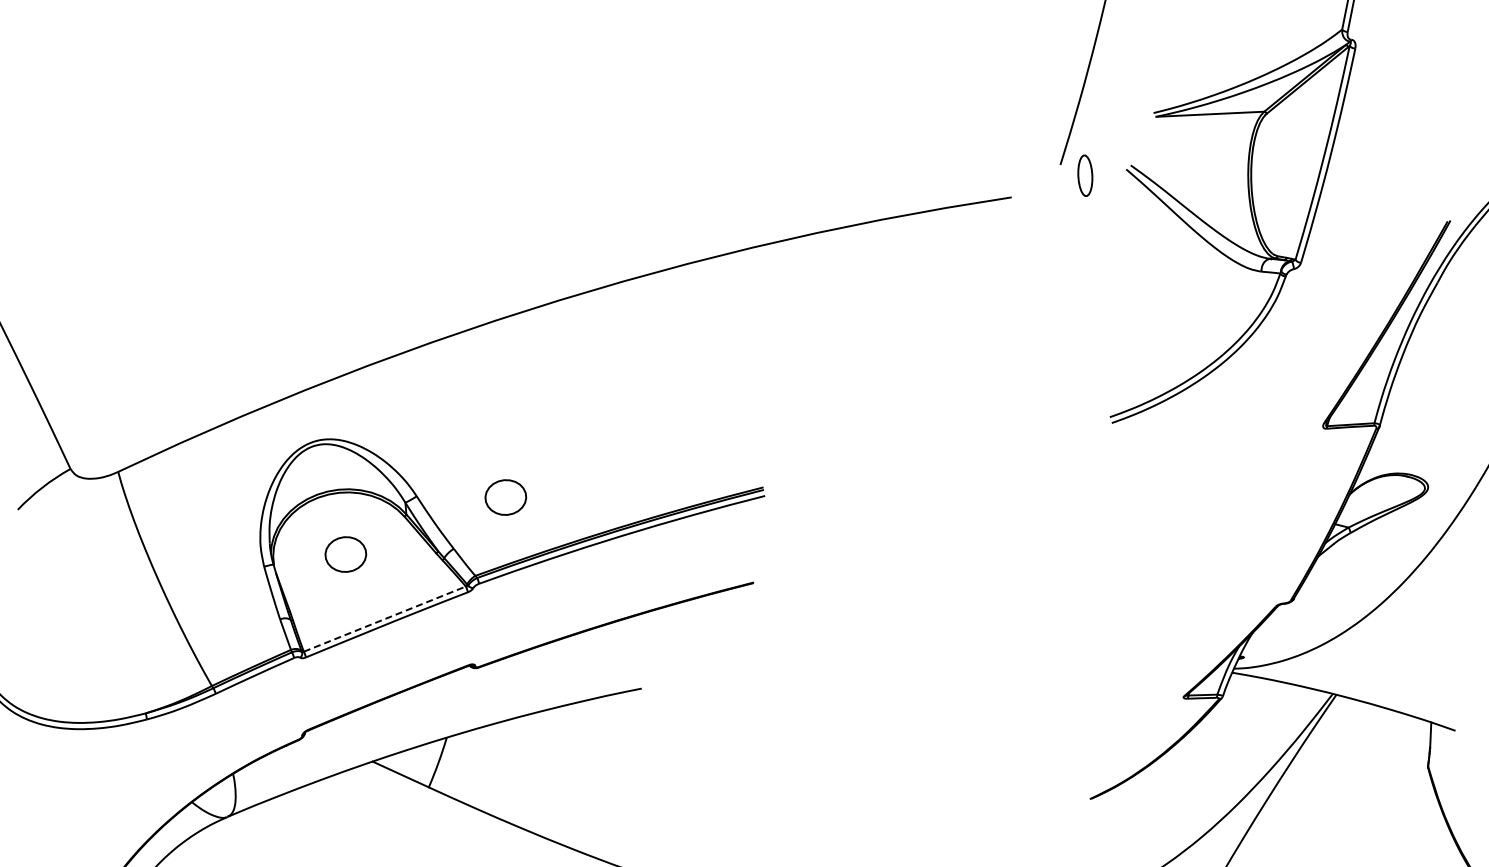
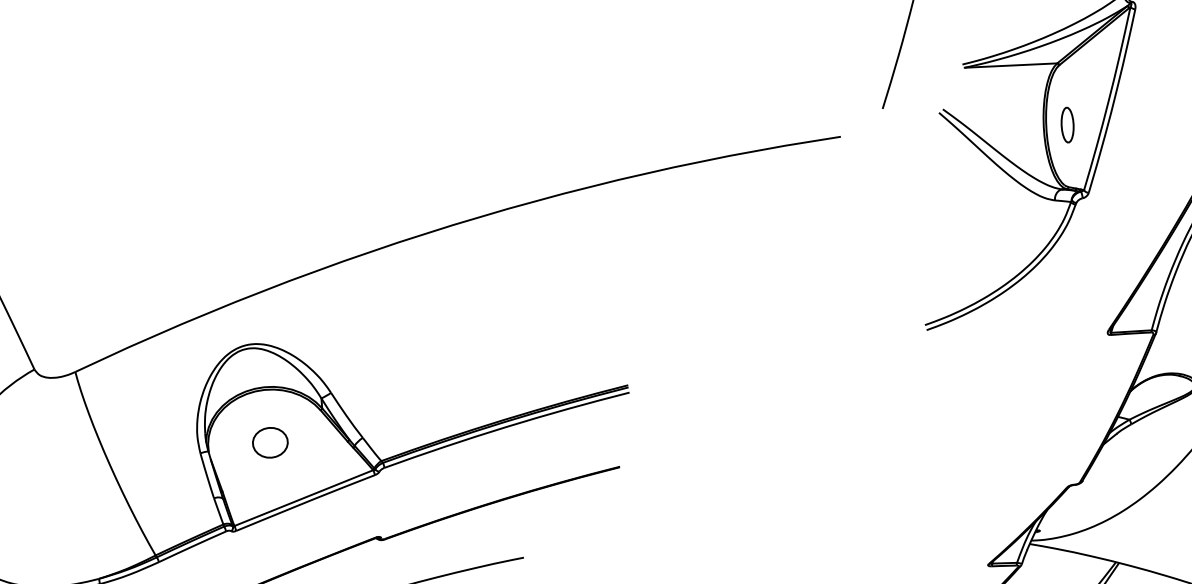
part: (1085, 175) -> (1067, 124), moved
part: (505, 497) -> (407, 393), removed
line: (385, 618) -> (304, 497), dashed -> solid

